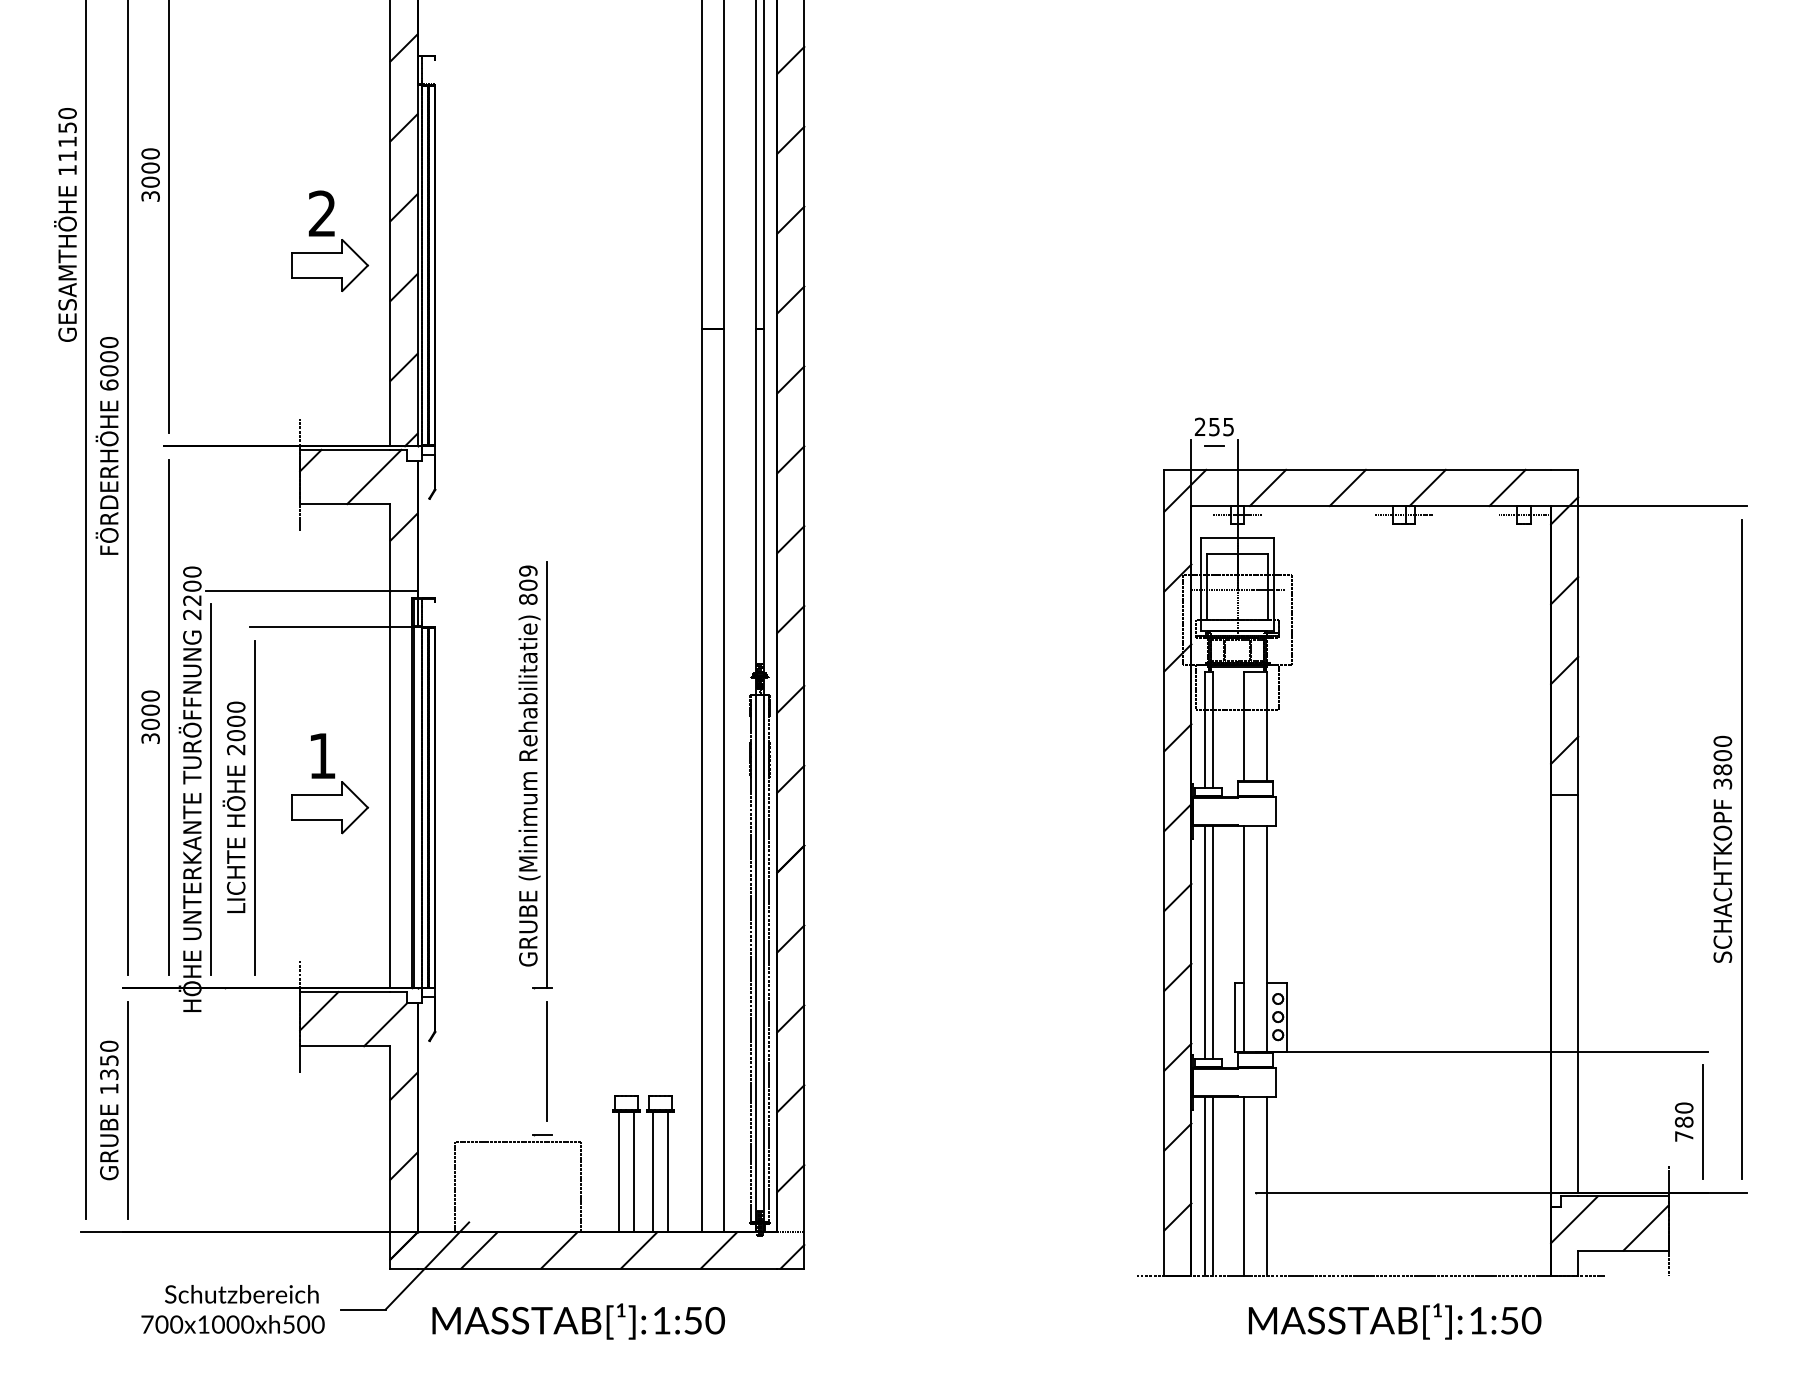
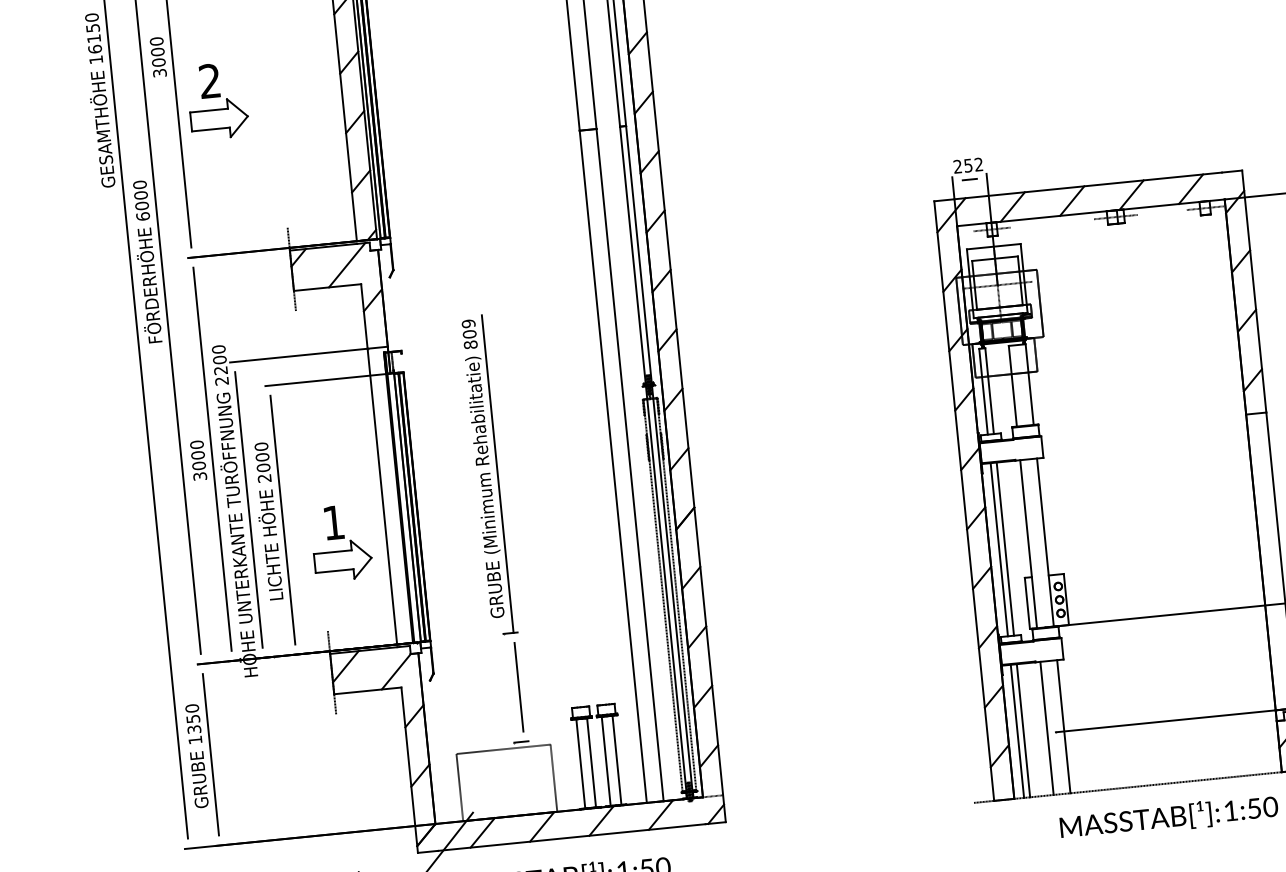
text: (67, 155) -> (95, 48), 11150 -> 16150
part: (330, 240) -> (218, 100), moved
text: (1228, 426) -> (978, 164), 255 -> 252
part: (330, 783) -> (341, 542), moved

